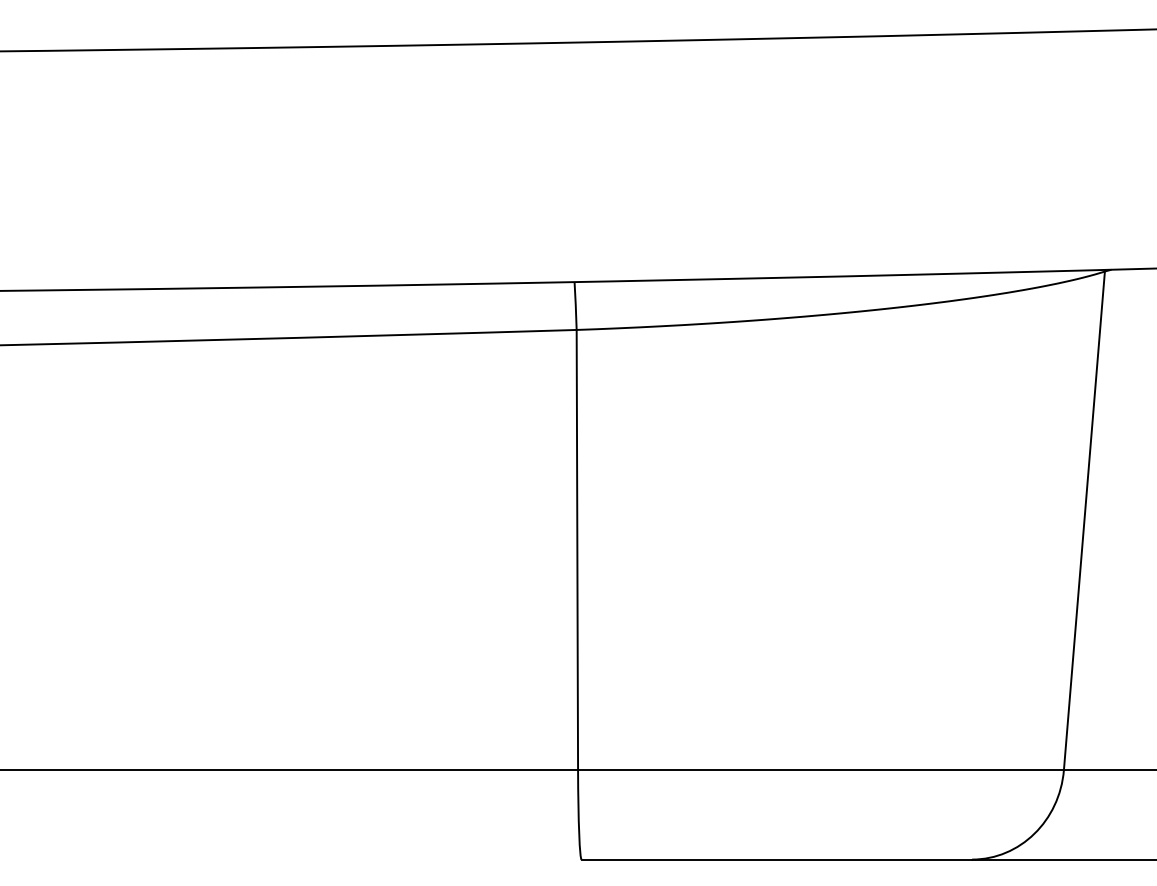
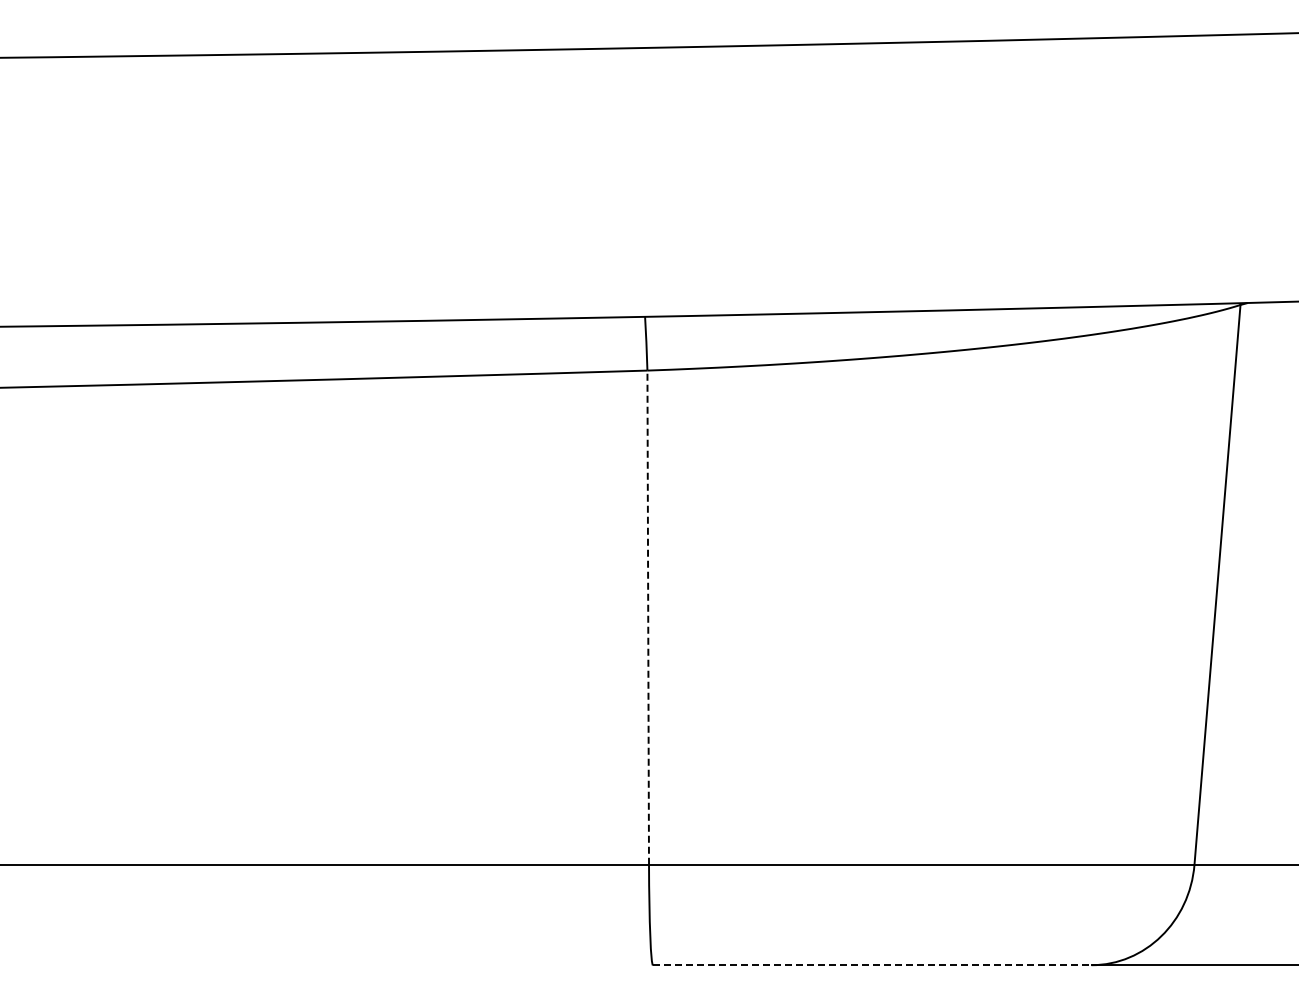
line: (577, 549) -> (648, 617), solid -> dashed
line: (777, 859) -> (872, 965), solid -> dashed

